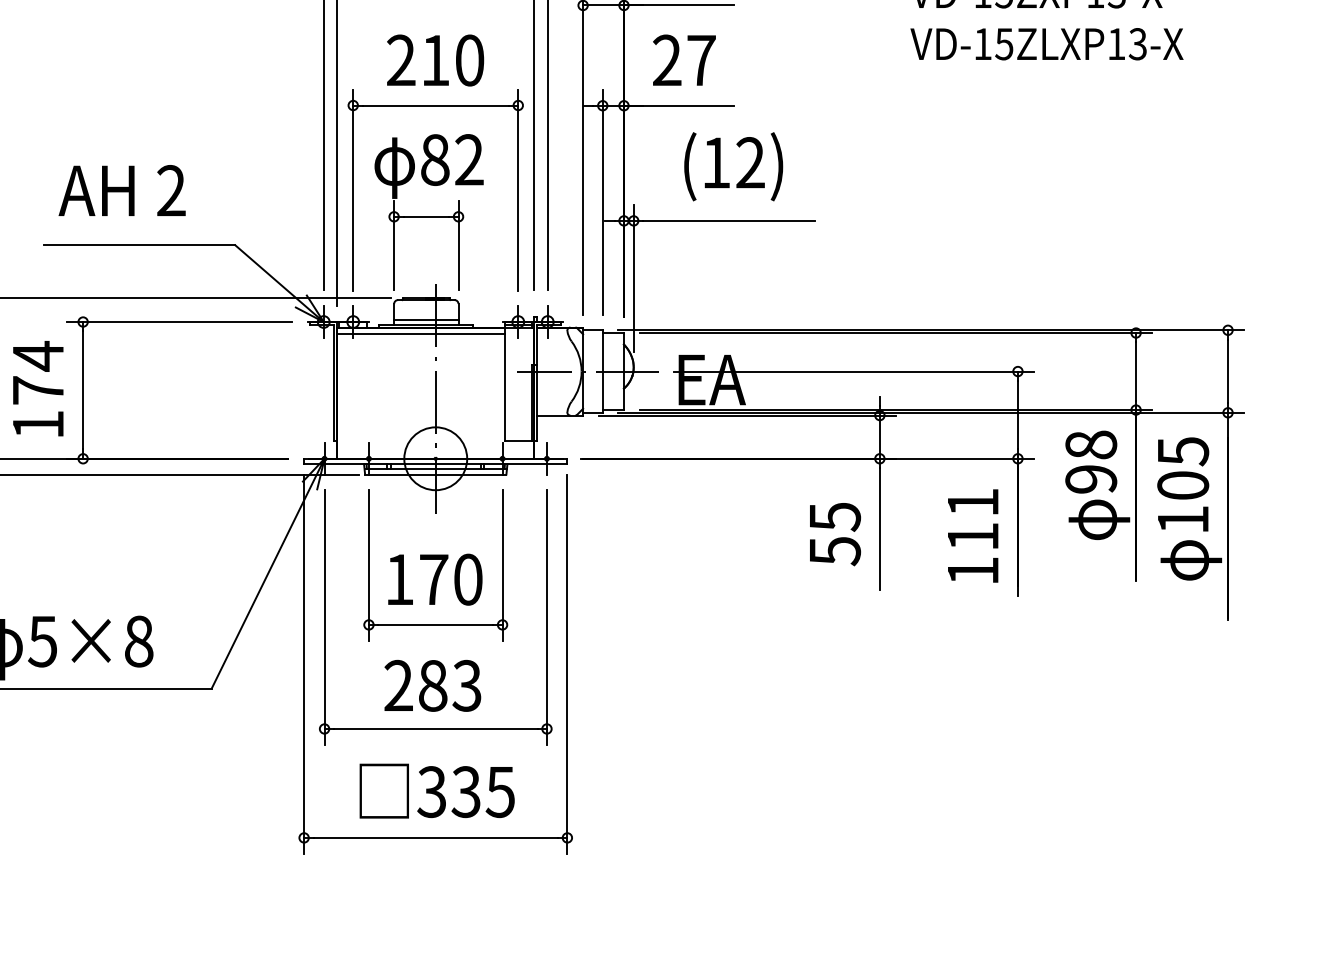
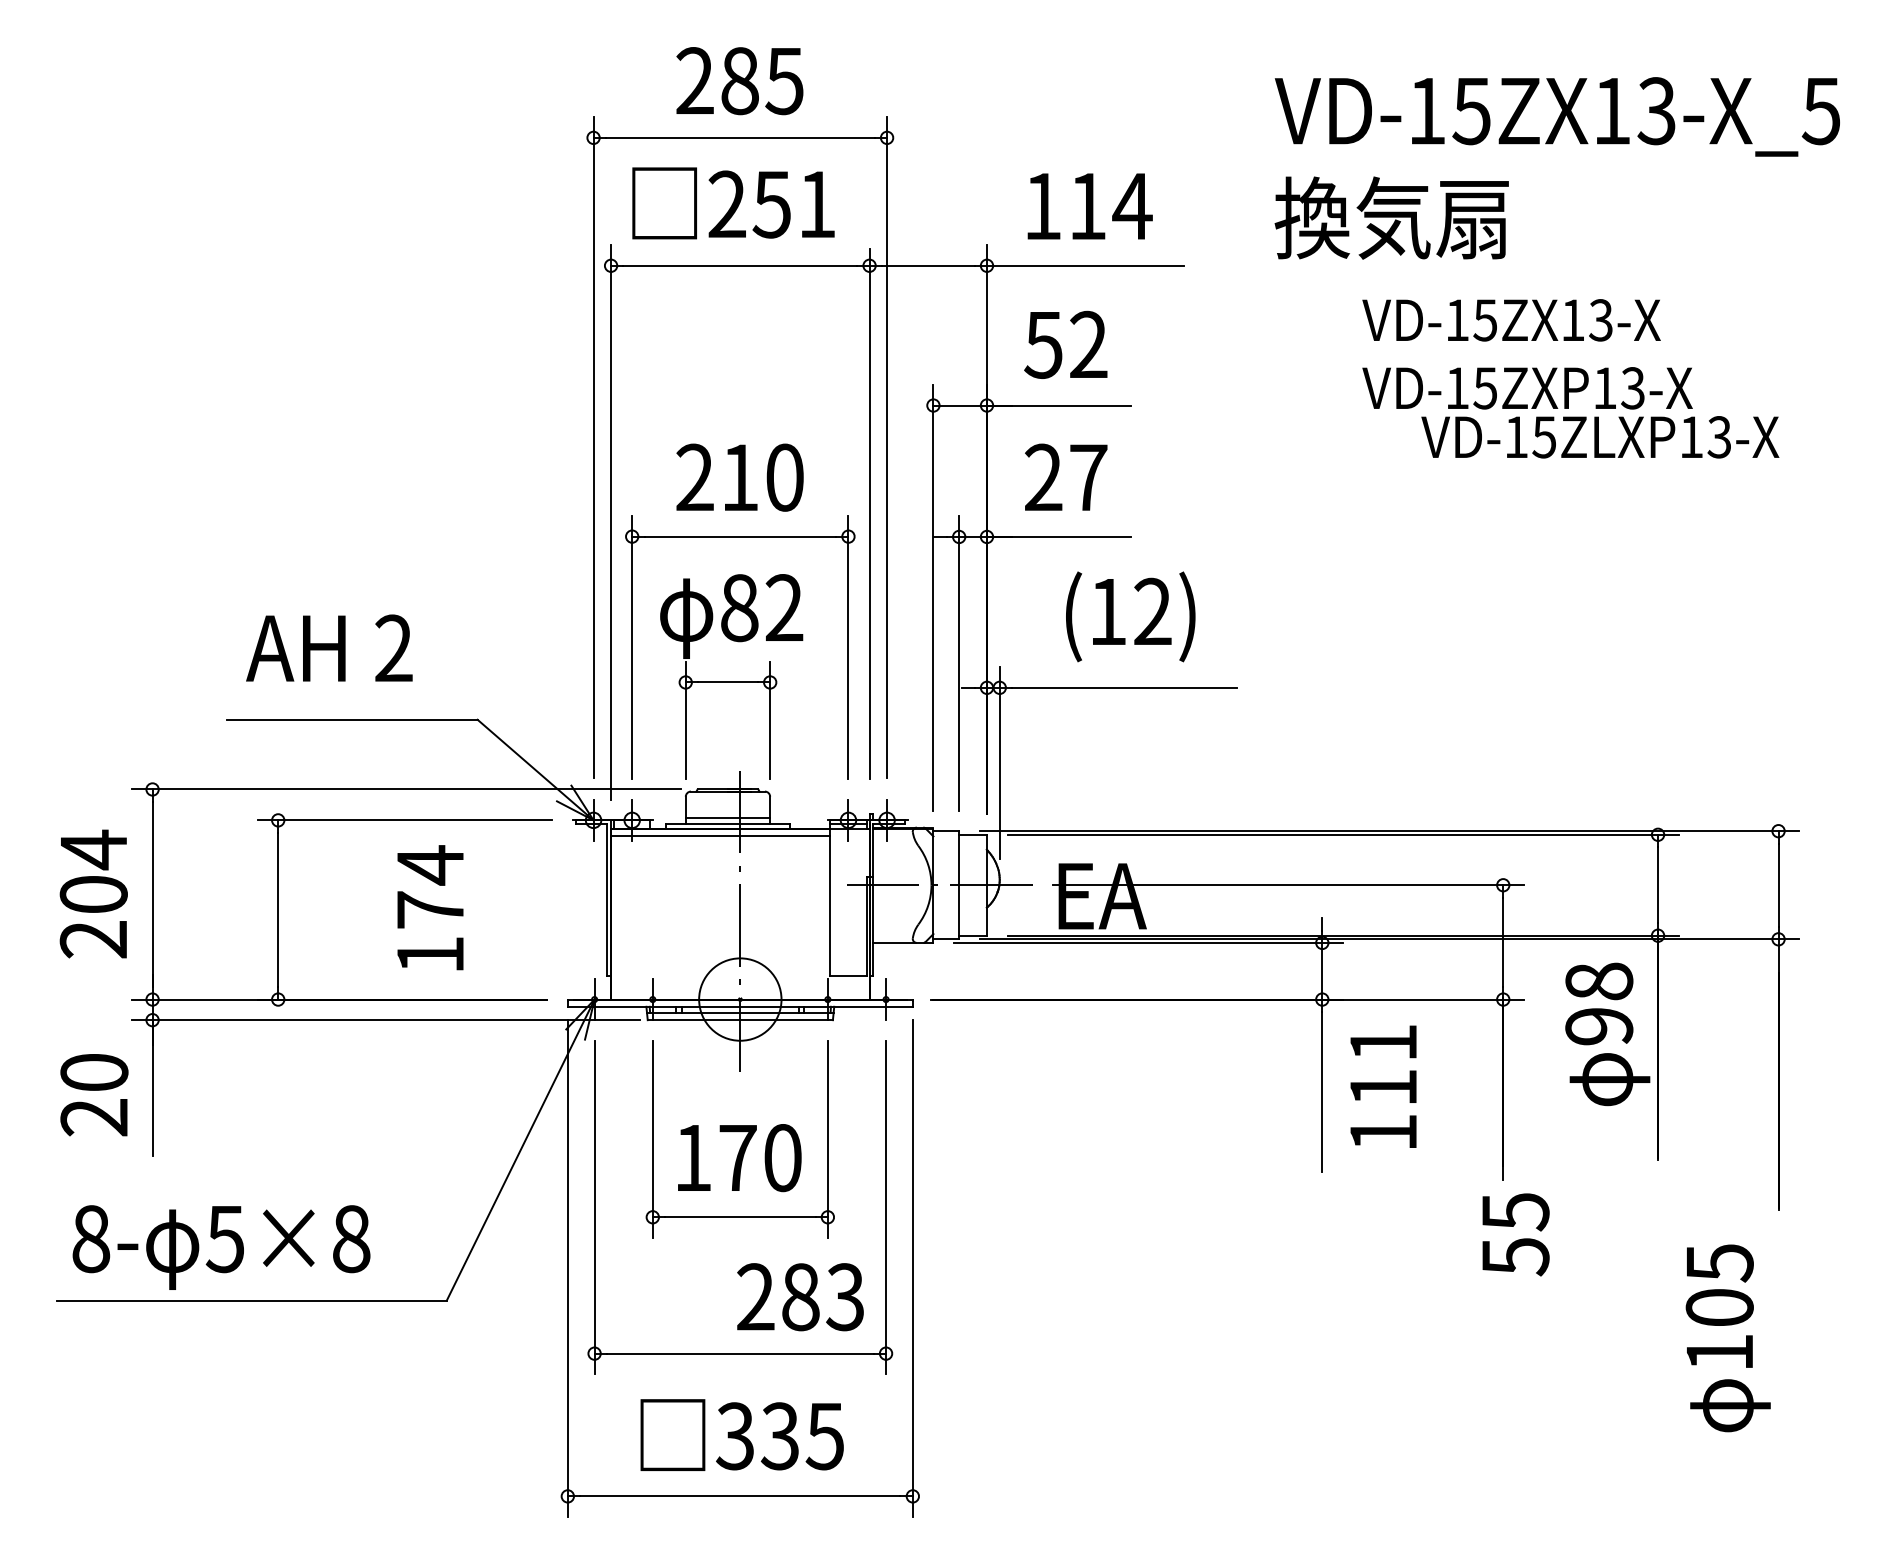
text: (1047, 44) -> (1600, 437), moved
text: (38, 388) -> (430, 907), moved
text: (1189, 509) -> (1727, 1338), moved
text: (834, 534) -> (1515, 1234), moved
text: (973, 535) -> (1383, 1086), moved
text: (432, 686) -> (800, 1297), moved

